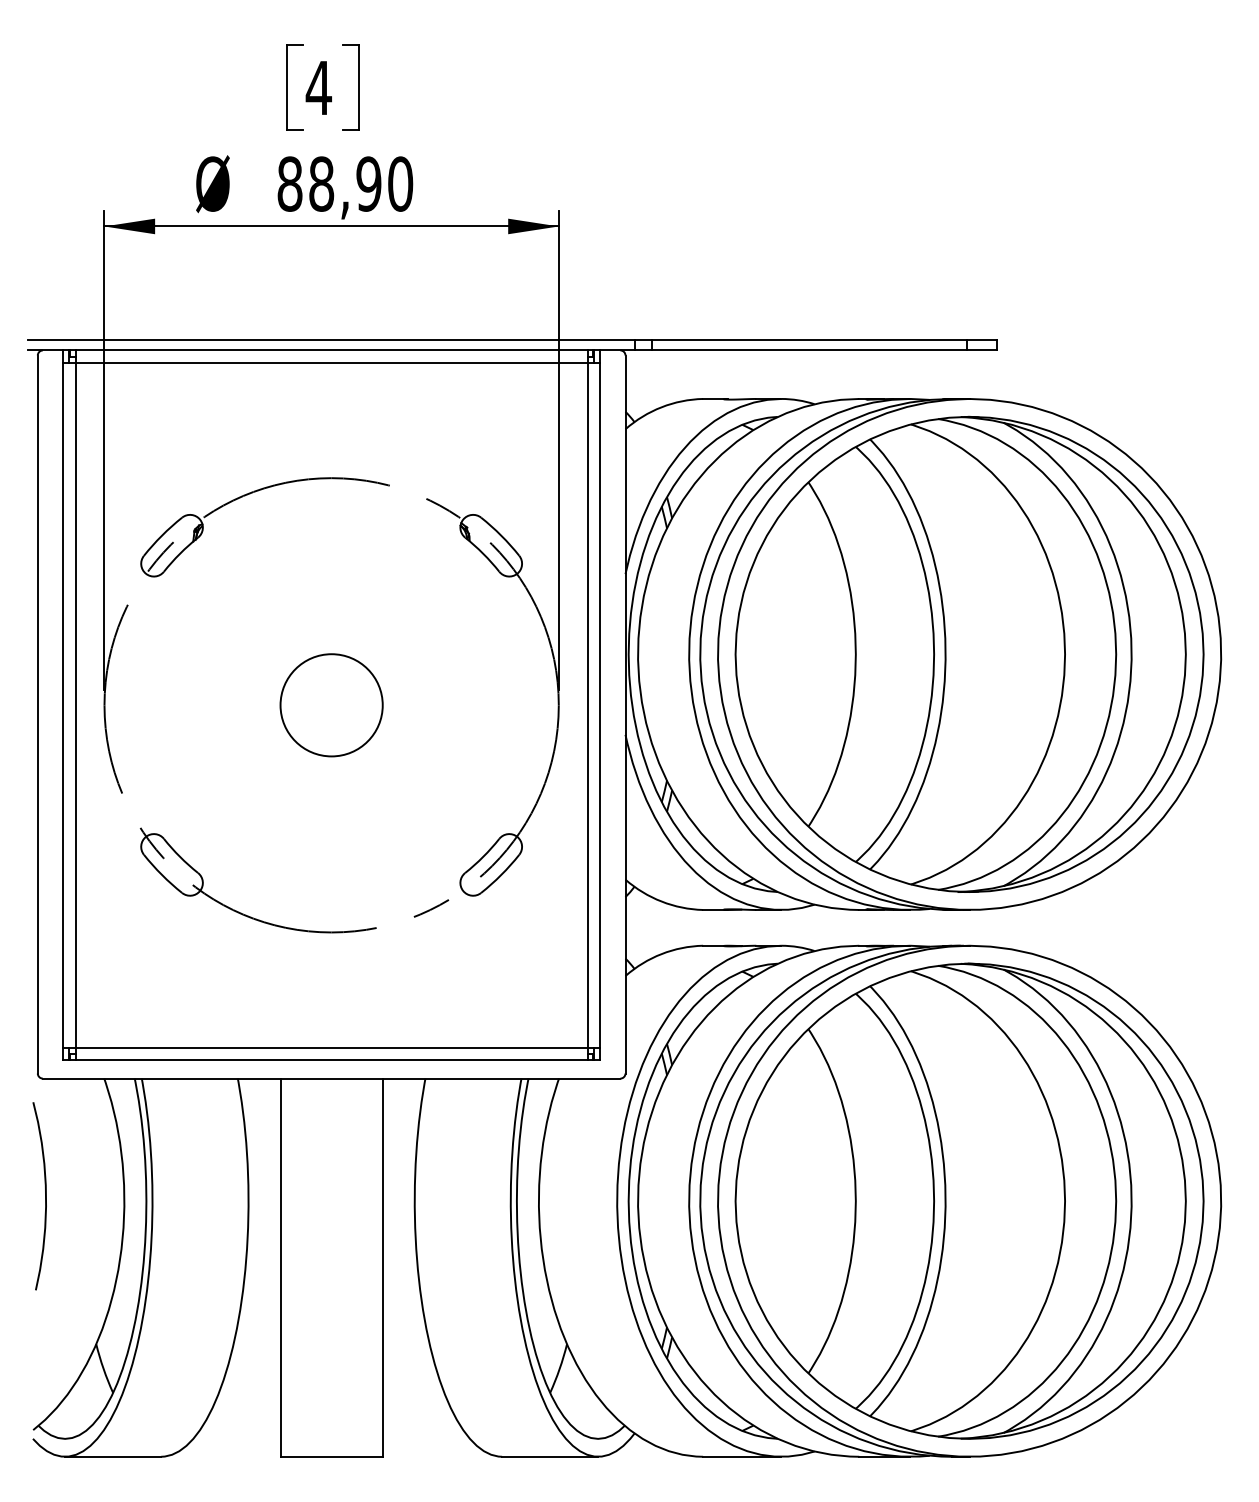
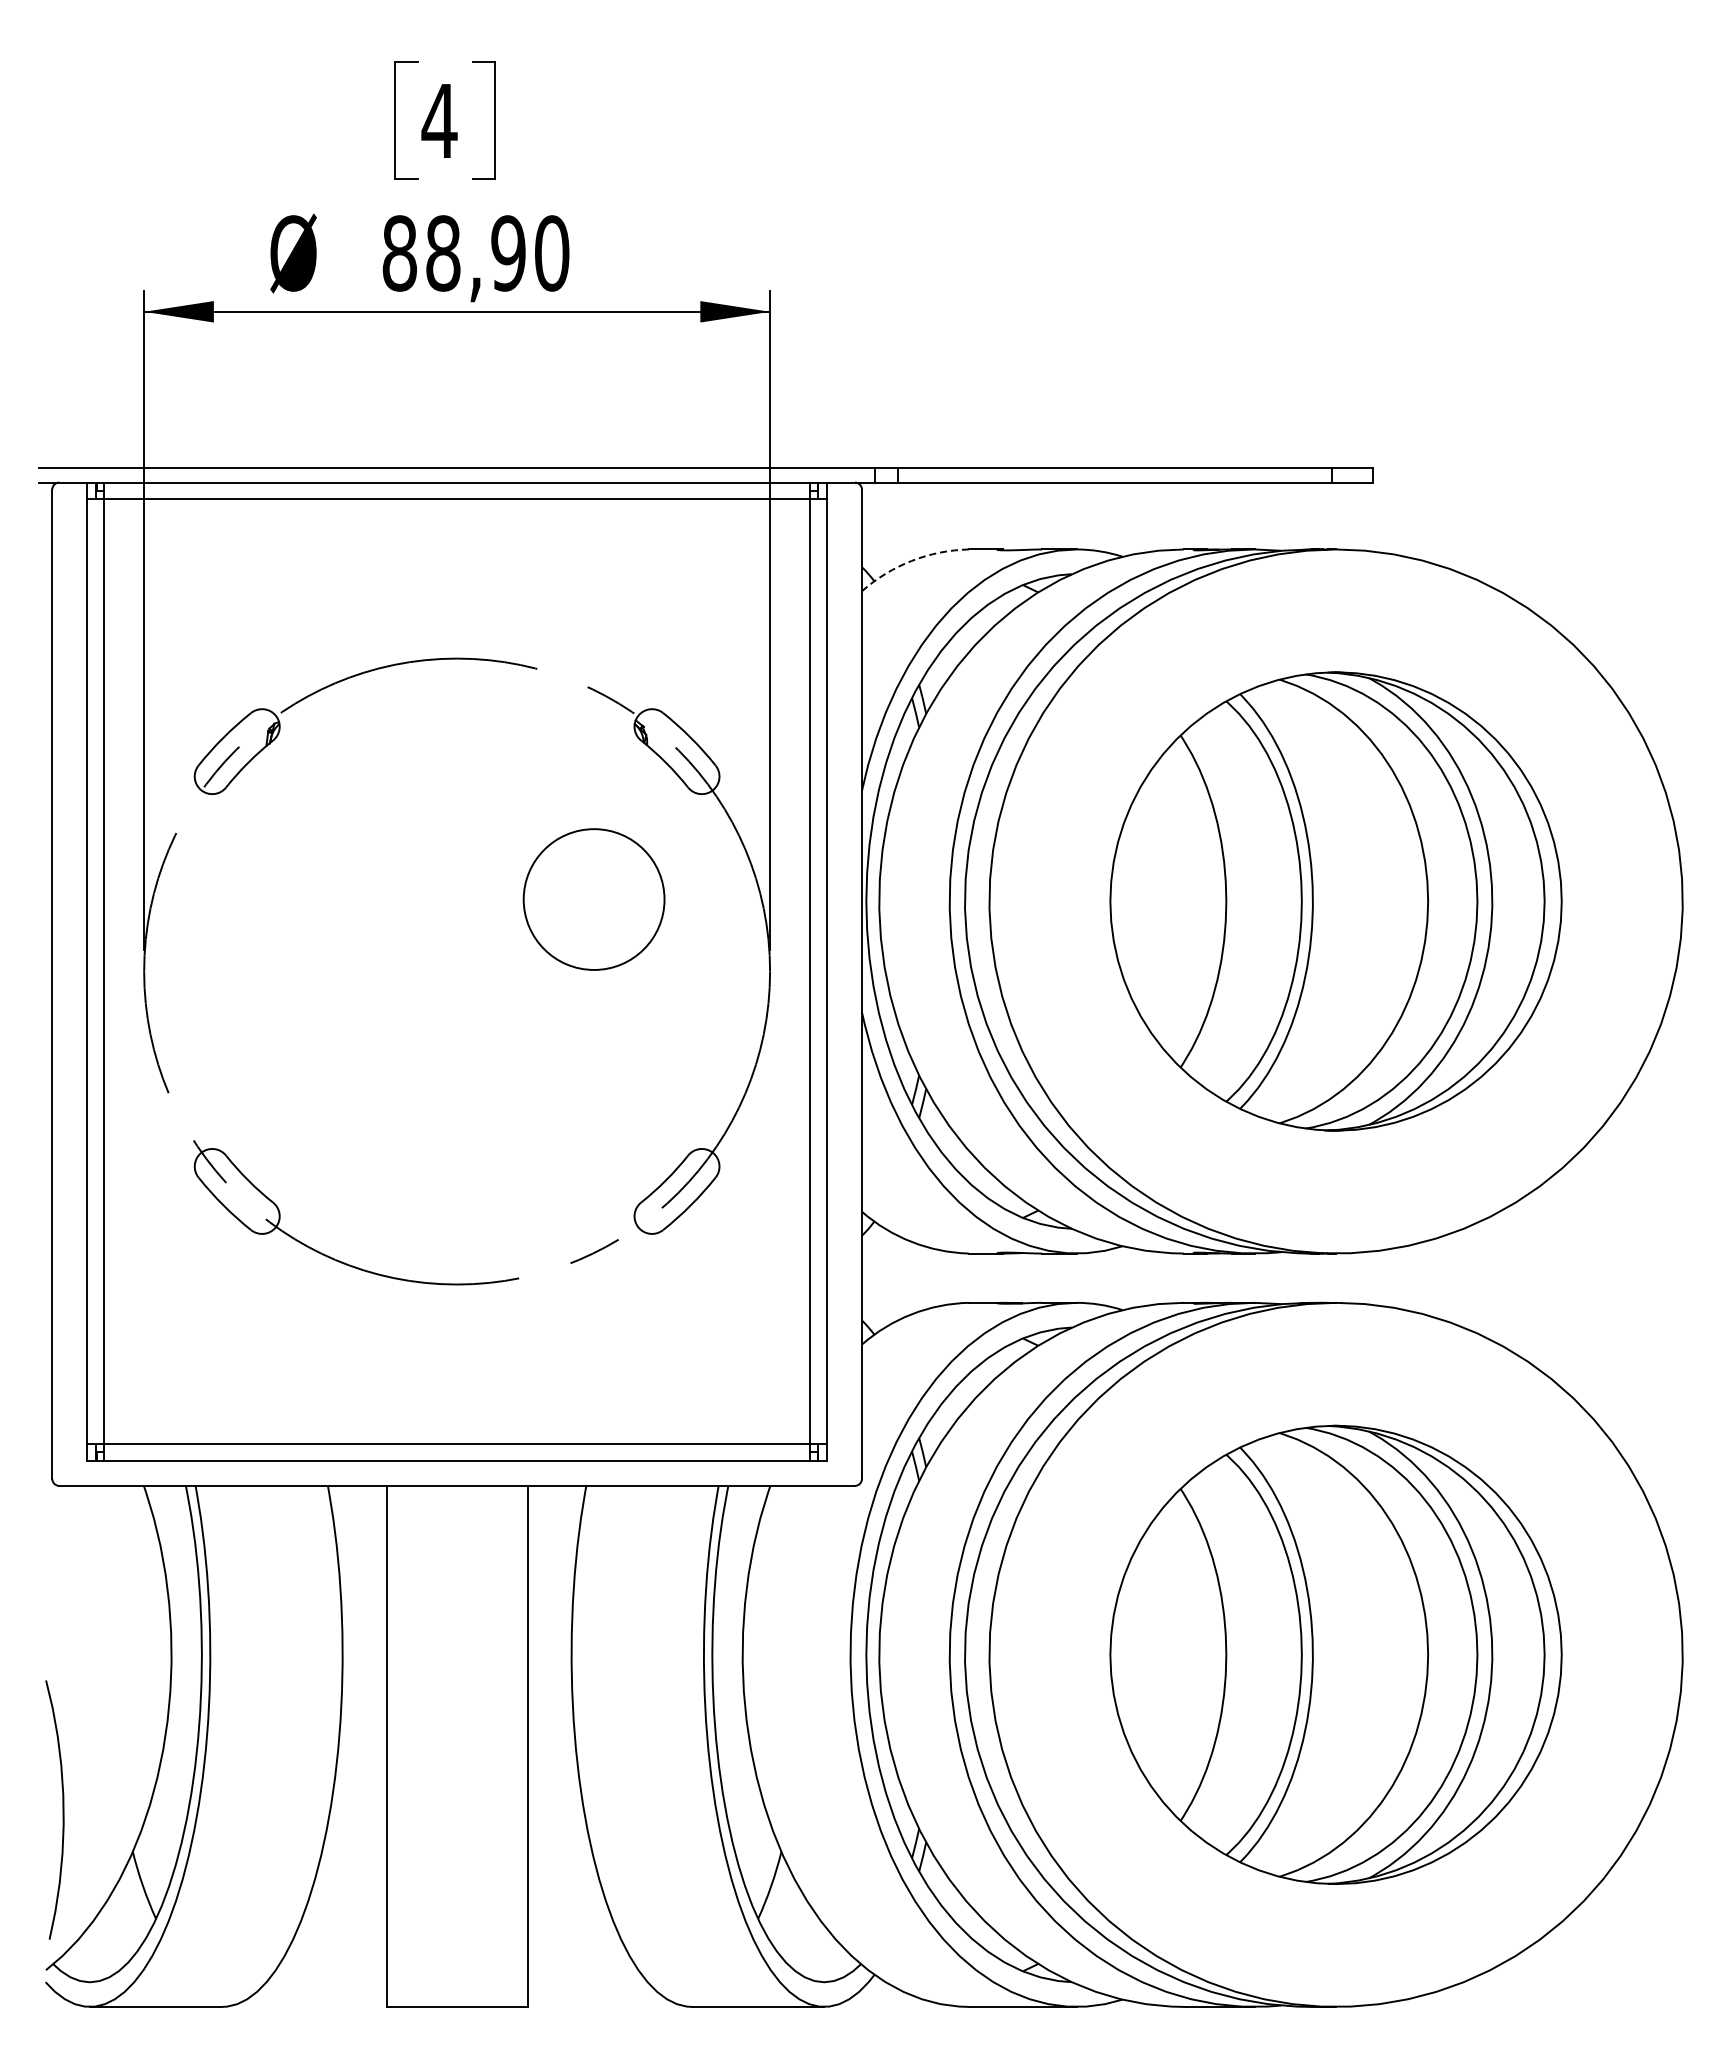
arc: (661, 406) -> (911, 560), solid -> dashed
part: (969, 654) -> (1335, 901), size x0.7
circle: (331, 705) -> (593, 899), moved
curve: (45, 1195) -> (62, 1809), moved
part: (969, 1200) -> (1335, 1654), size x0.7

